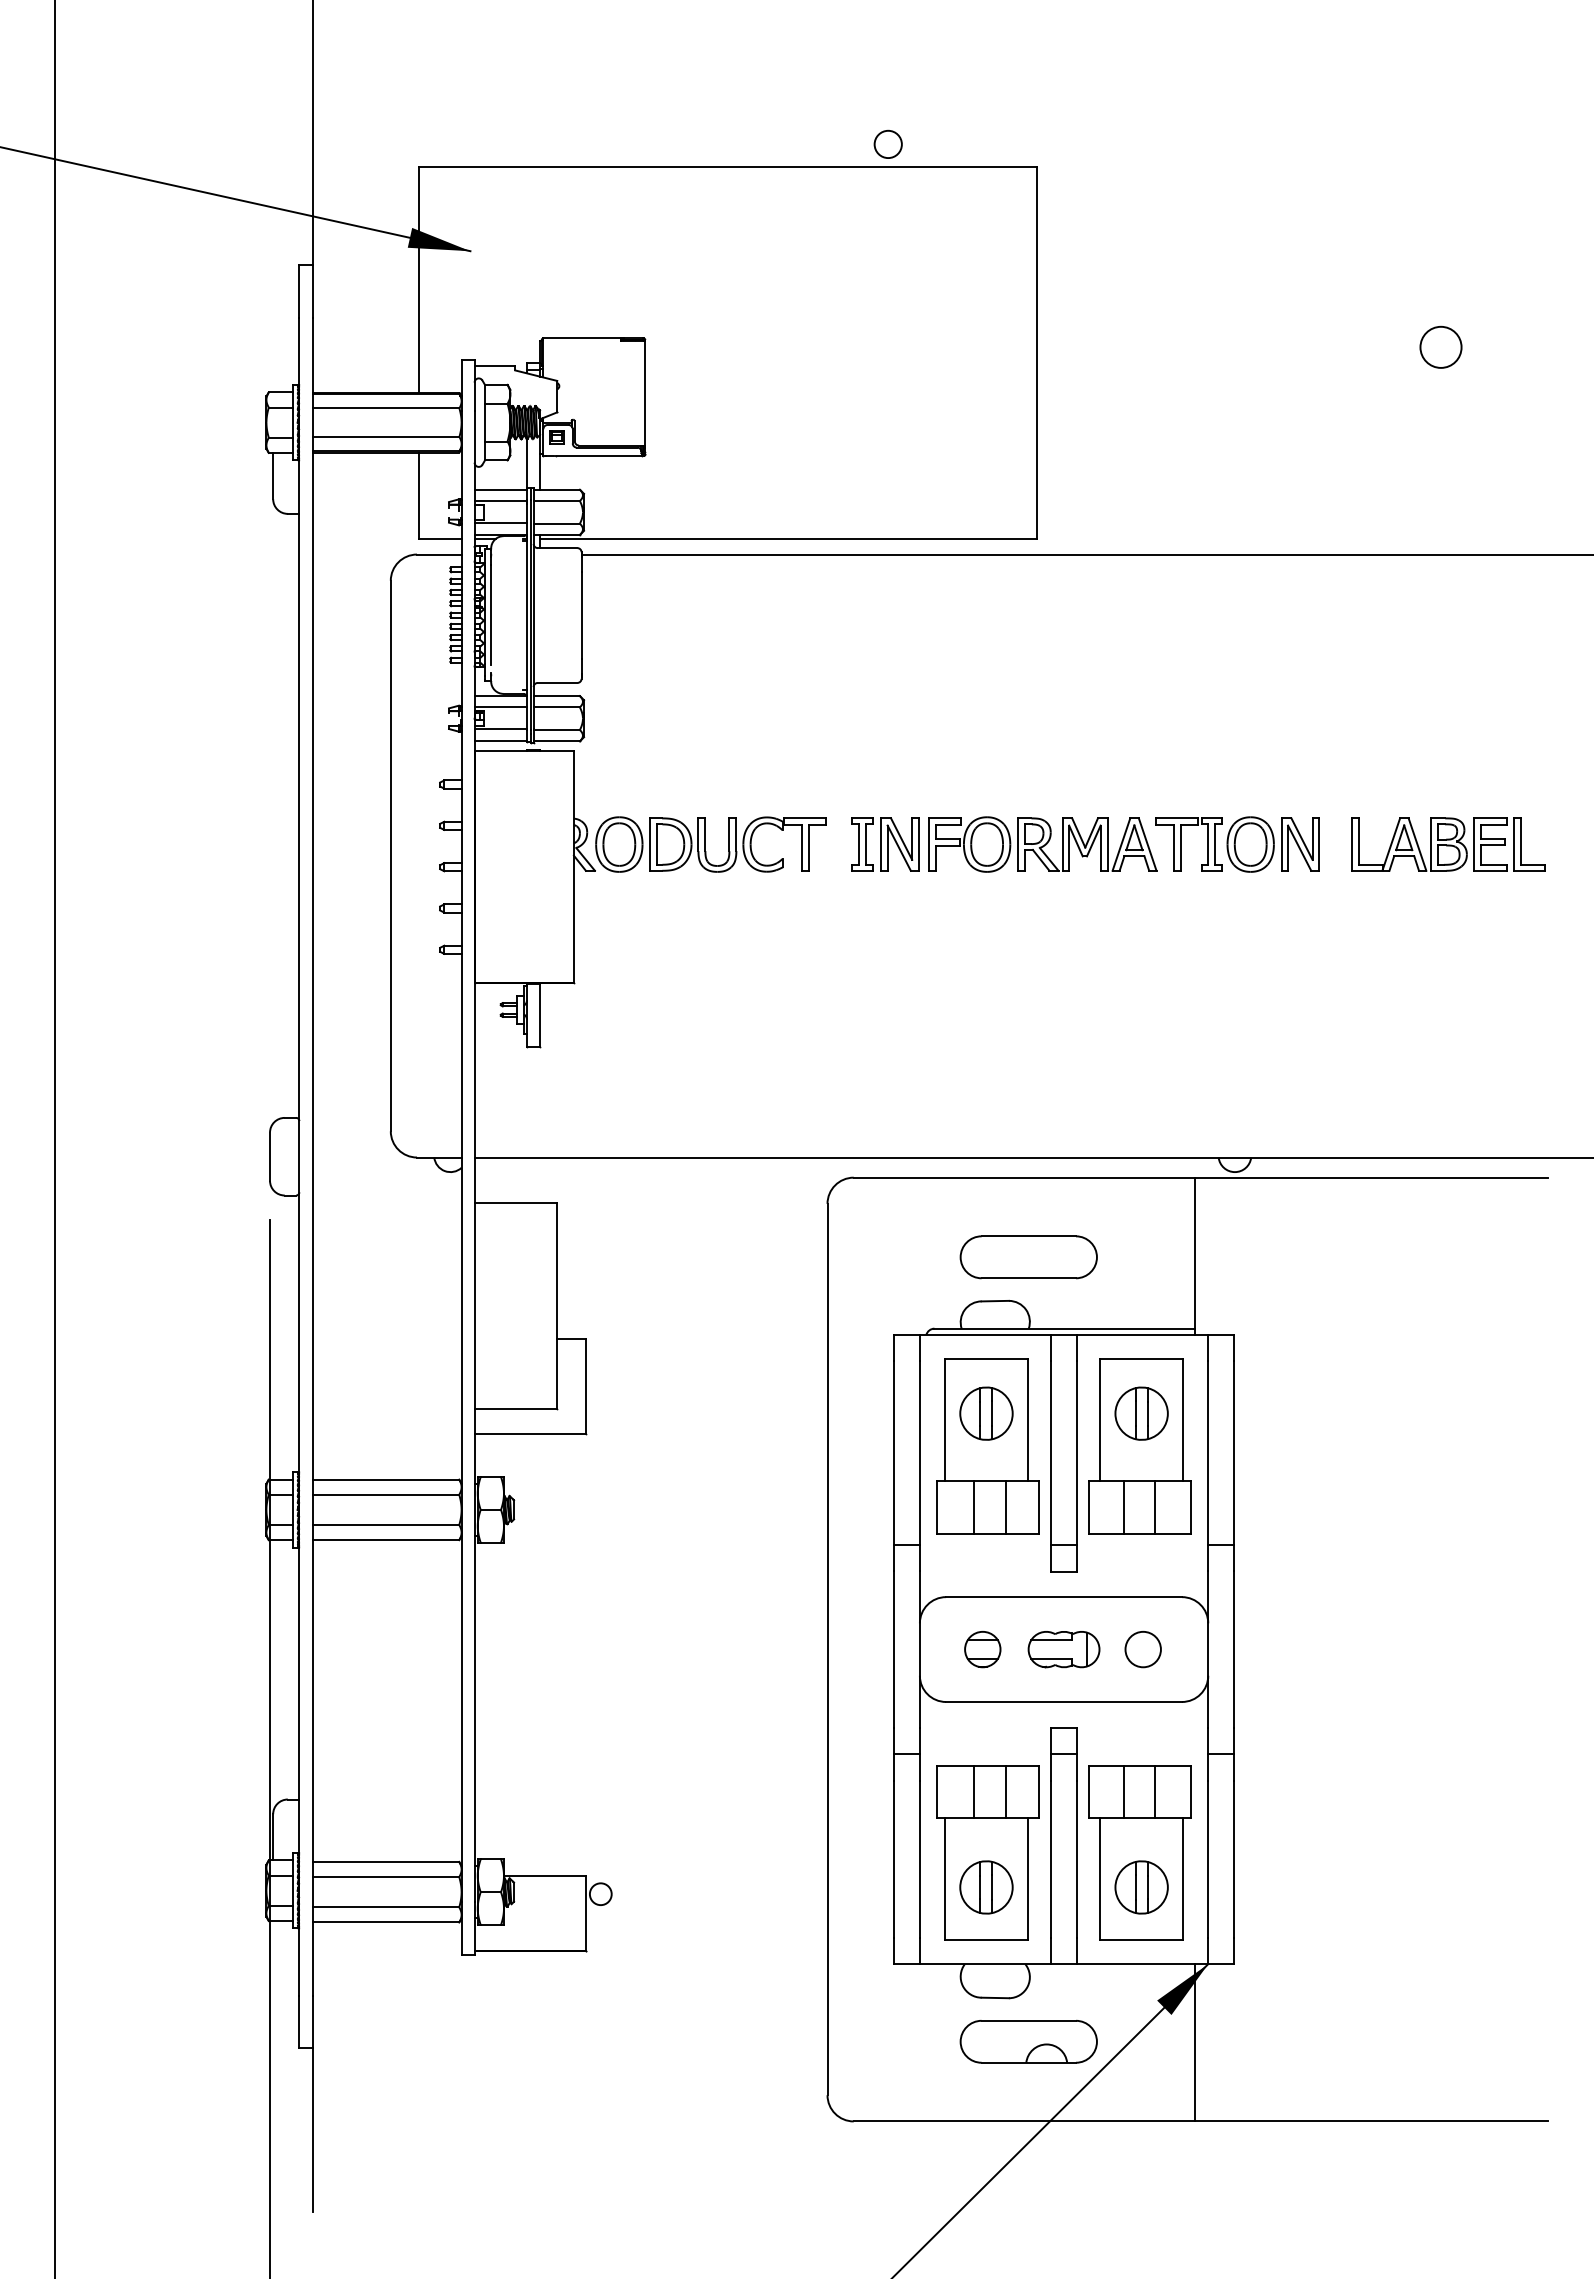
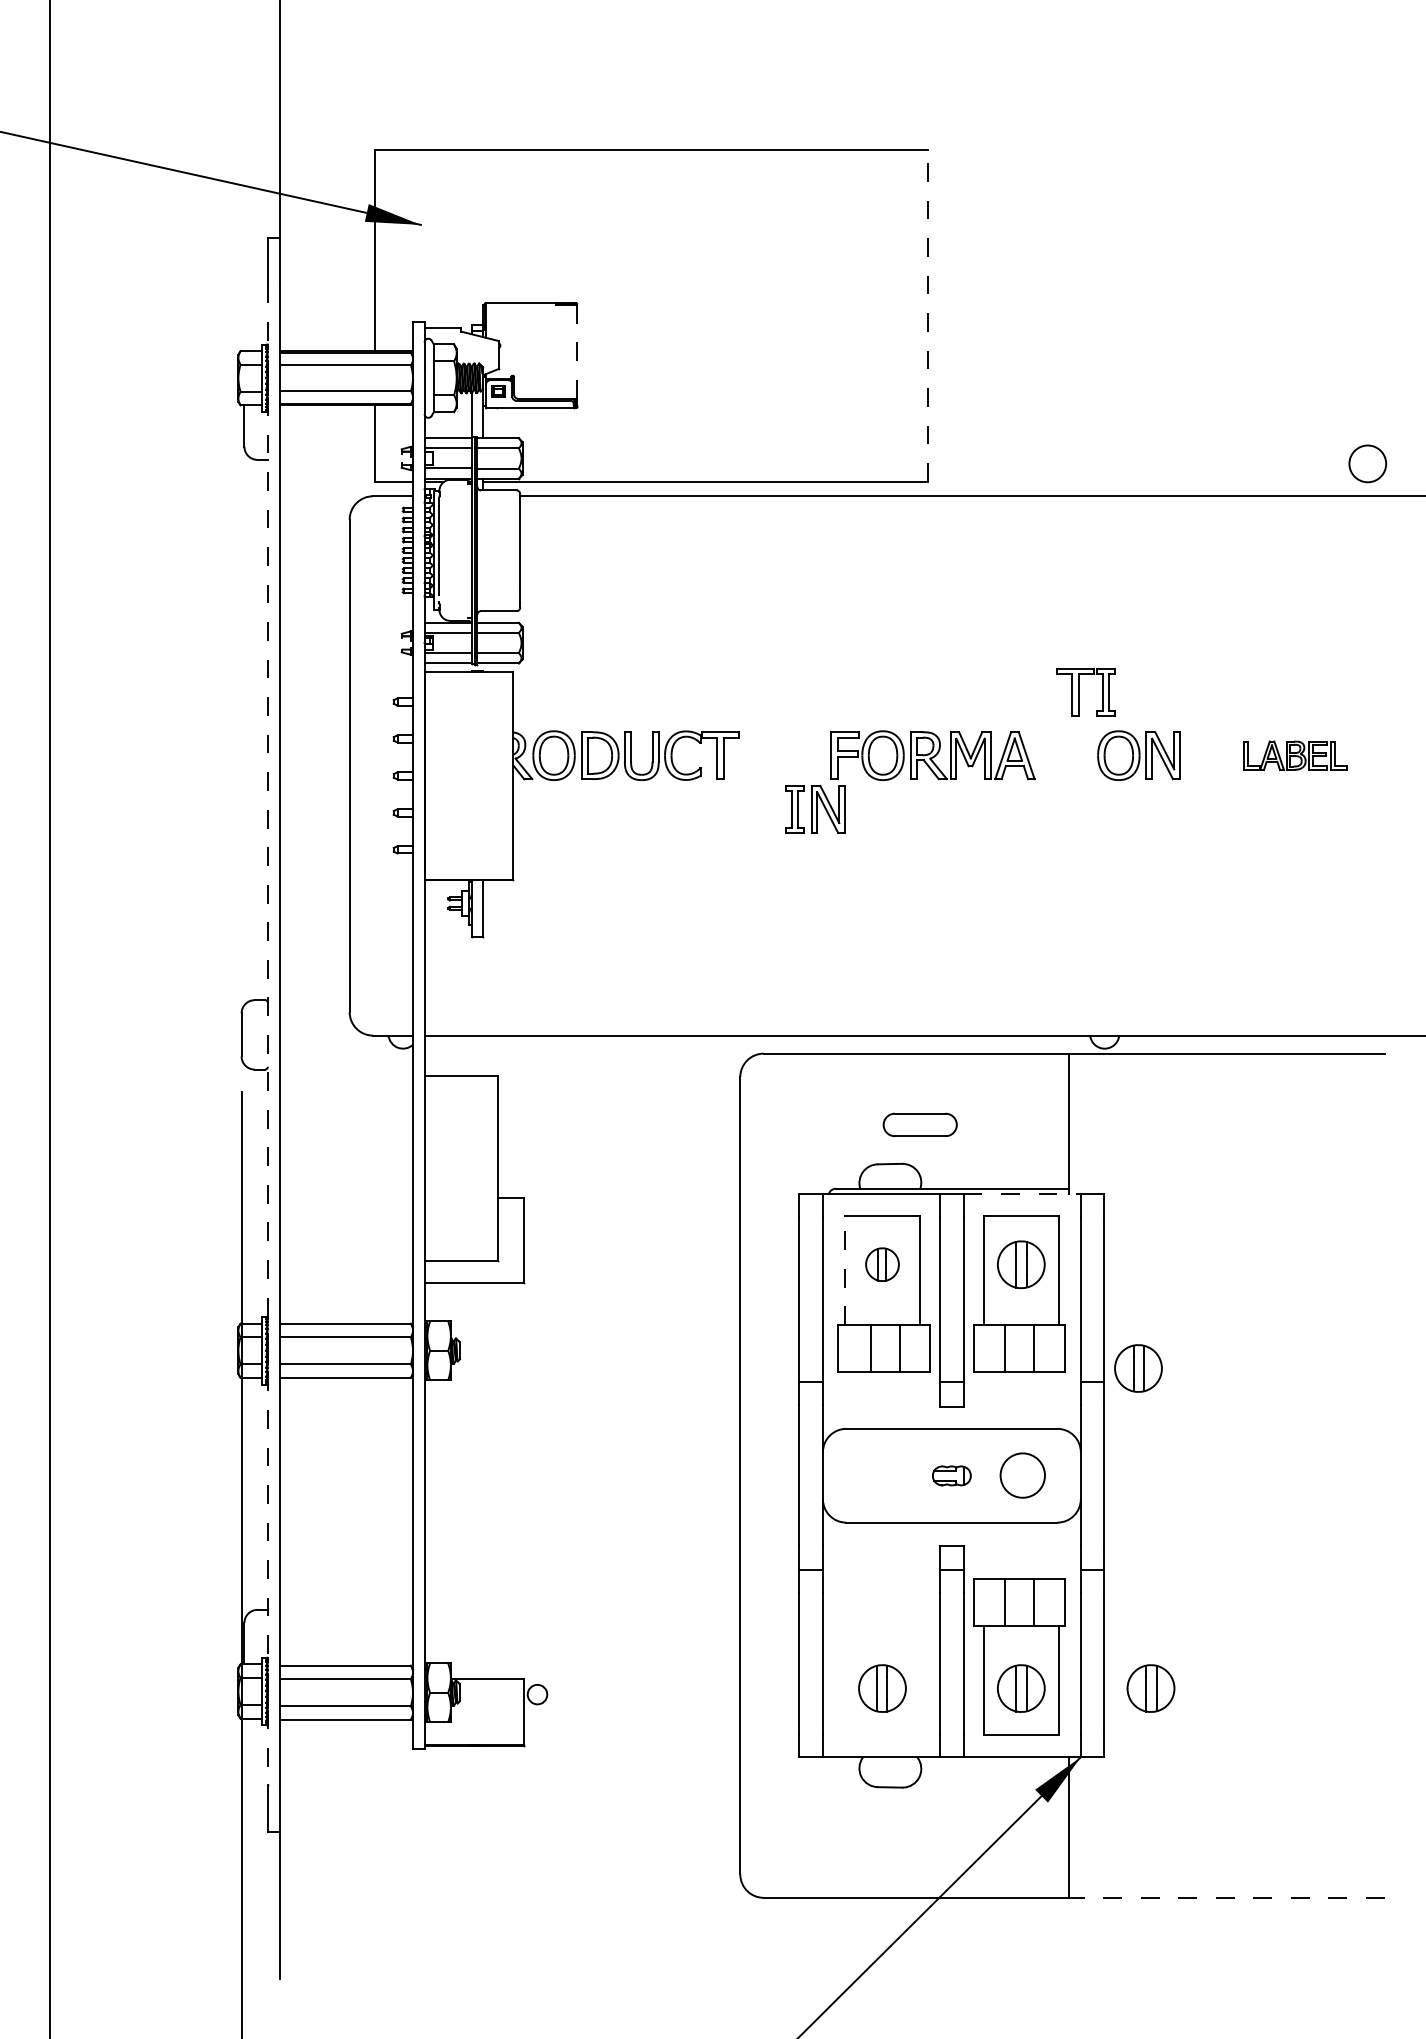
circle: (887, 143) -> (793, 128), removed
circle: (1440, 346) -> (1367, 463), moved
line: (1037, 353) -> (928, 316), solid -> dashed
line: (645, 393) -> (577, 352), solid -> dashed
part: (885, 844) -> (815, 809), moved
part: (1181, 844) -> (1079, 692), moved
part: (1448, 844) -> (1295, 755), size x0.6
line: (299, 1156) -> (267, 1034), solid -> dashed
part: (1028, 1257) -> (920, 1125), size x0.6
line: (1142, 1334) -> (1022, 1193), solid -> dashed
part: (986, 1413) -> (882, 1264), size x0.7
line: (944, 1420) -> (844, 1270), solid -> dashed
part: (1272, 1529) -> (1138, 1368), added
part: (982, 1649) -> (878, 1475), removed
part: (1063, 1649) -> (951, 1475), size x0.6
circle: (1142, 1649) -> (1022, 1475), size x1.4
part: (987, 1852) -> (883, 1657), removed
part: (1286, 1887) -> (1150, 1688), added
part: (1028, 2041) -> (920, 1826), removed
line: (1371, 2121) -> (1226, 1897), solid -> dashed

